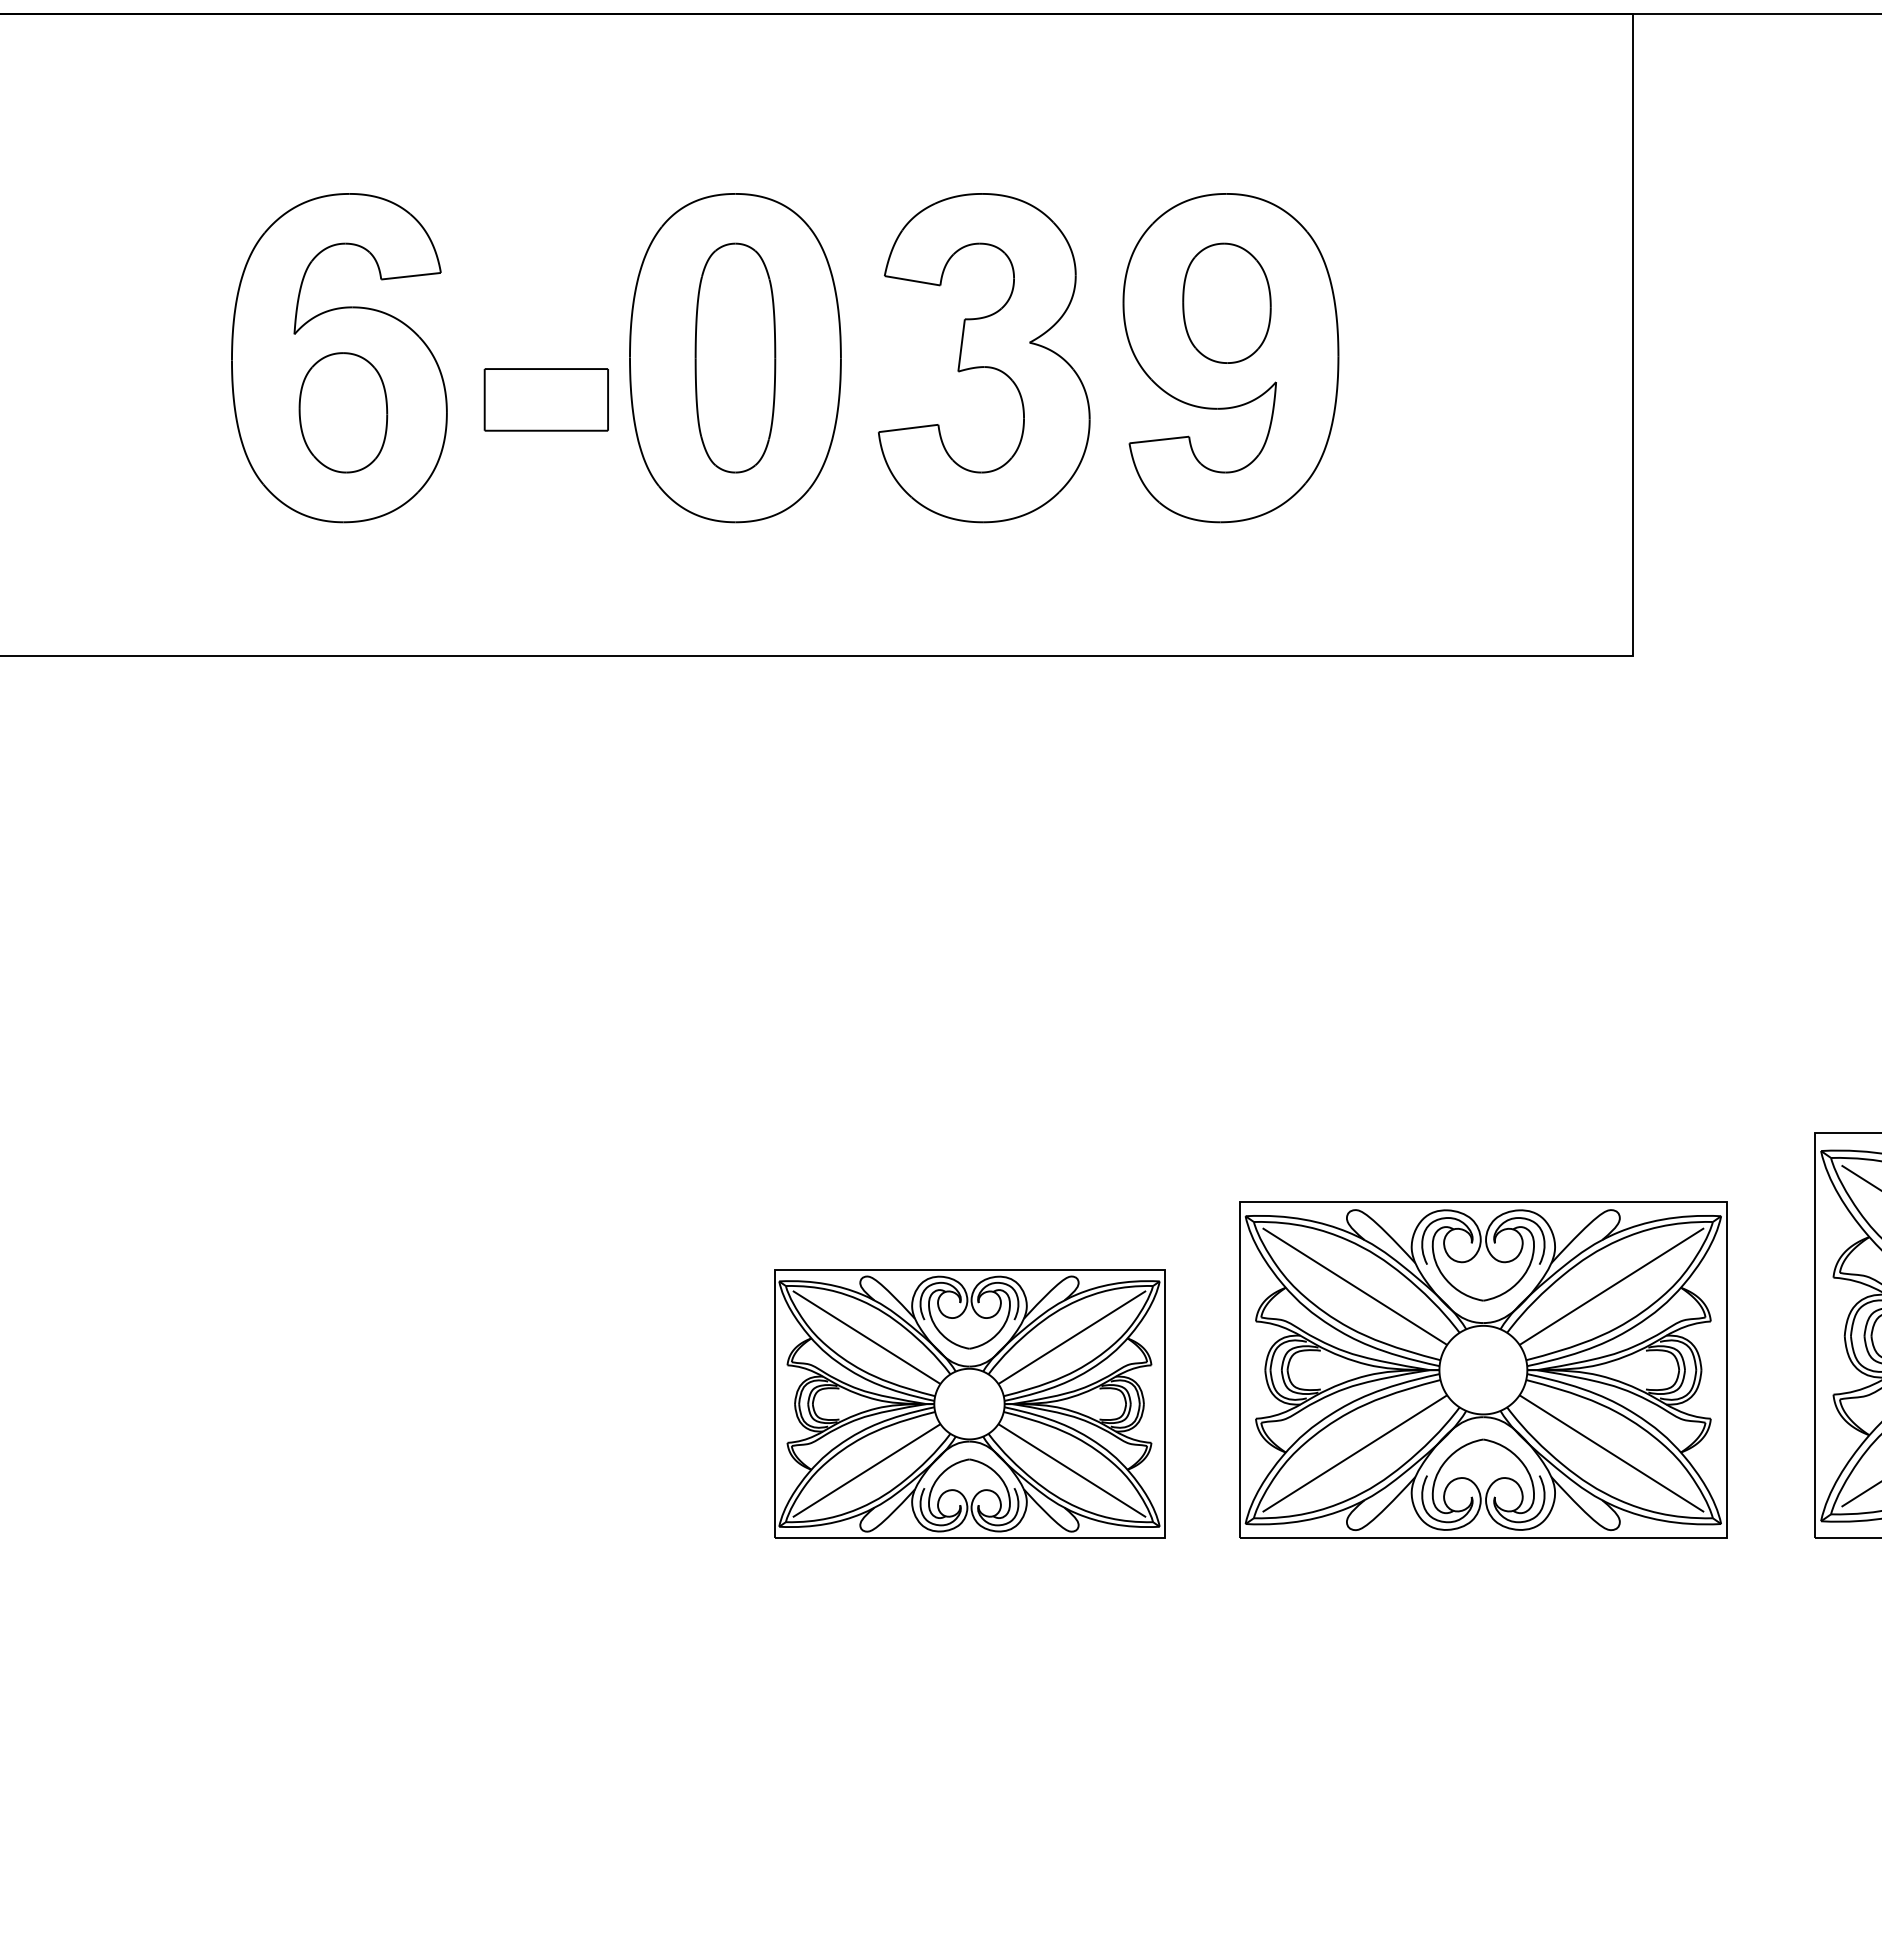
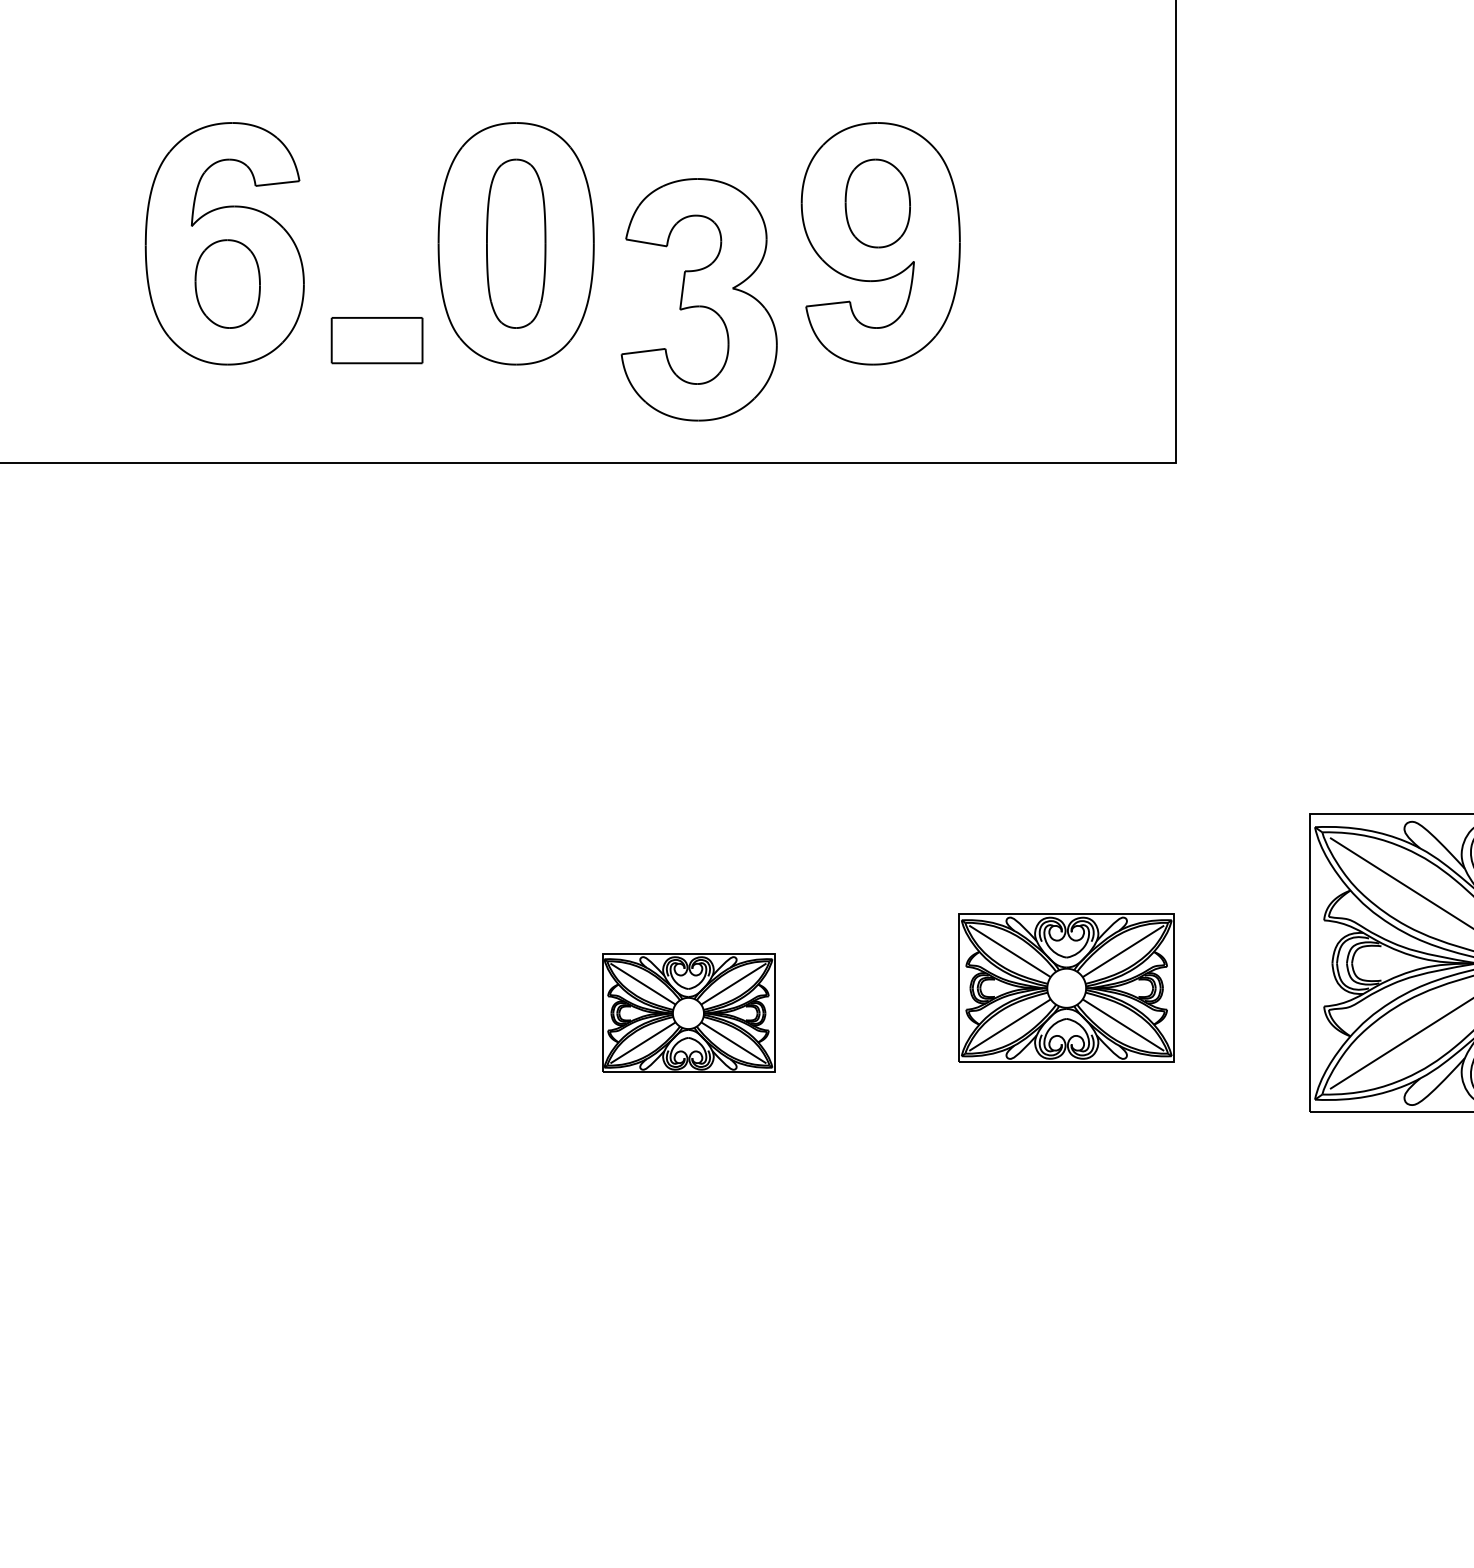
part: (983, 357) -> (698, 299), moved
part: (545, 399) -> (376, 340), moved
part: (1483, 1368) -> (1066, 987), size x0.6
part: (969, 1404) -> (688, 1013), size x0.6

